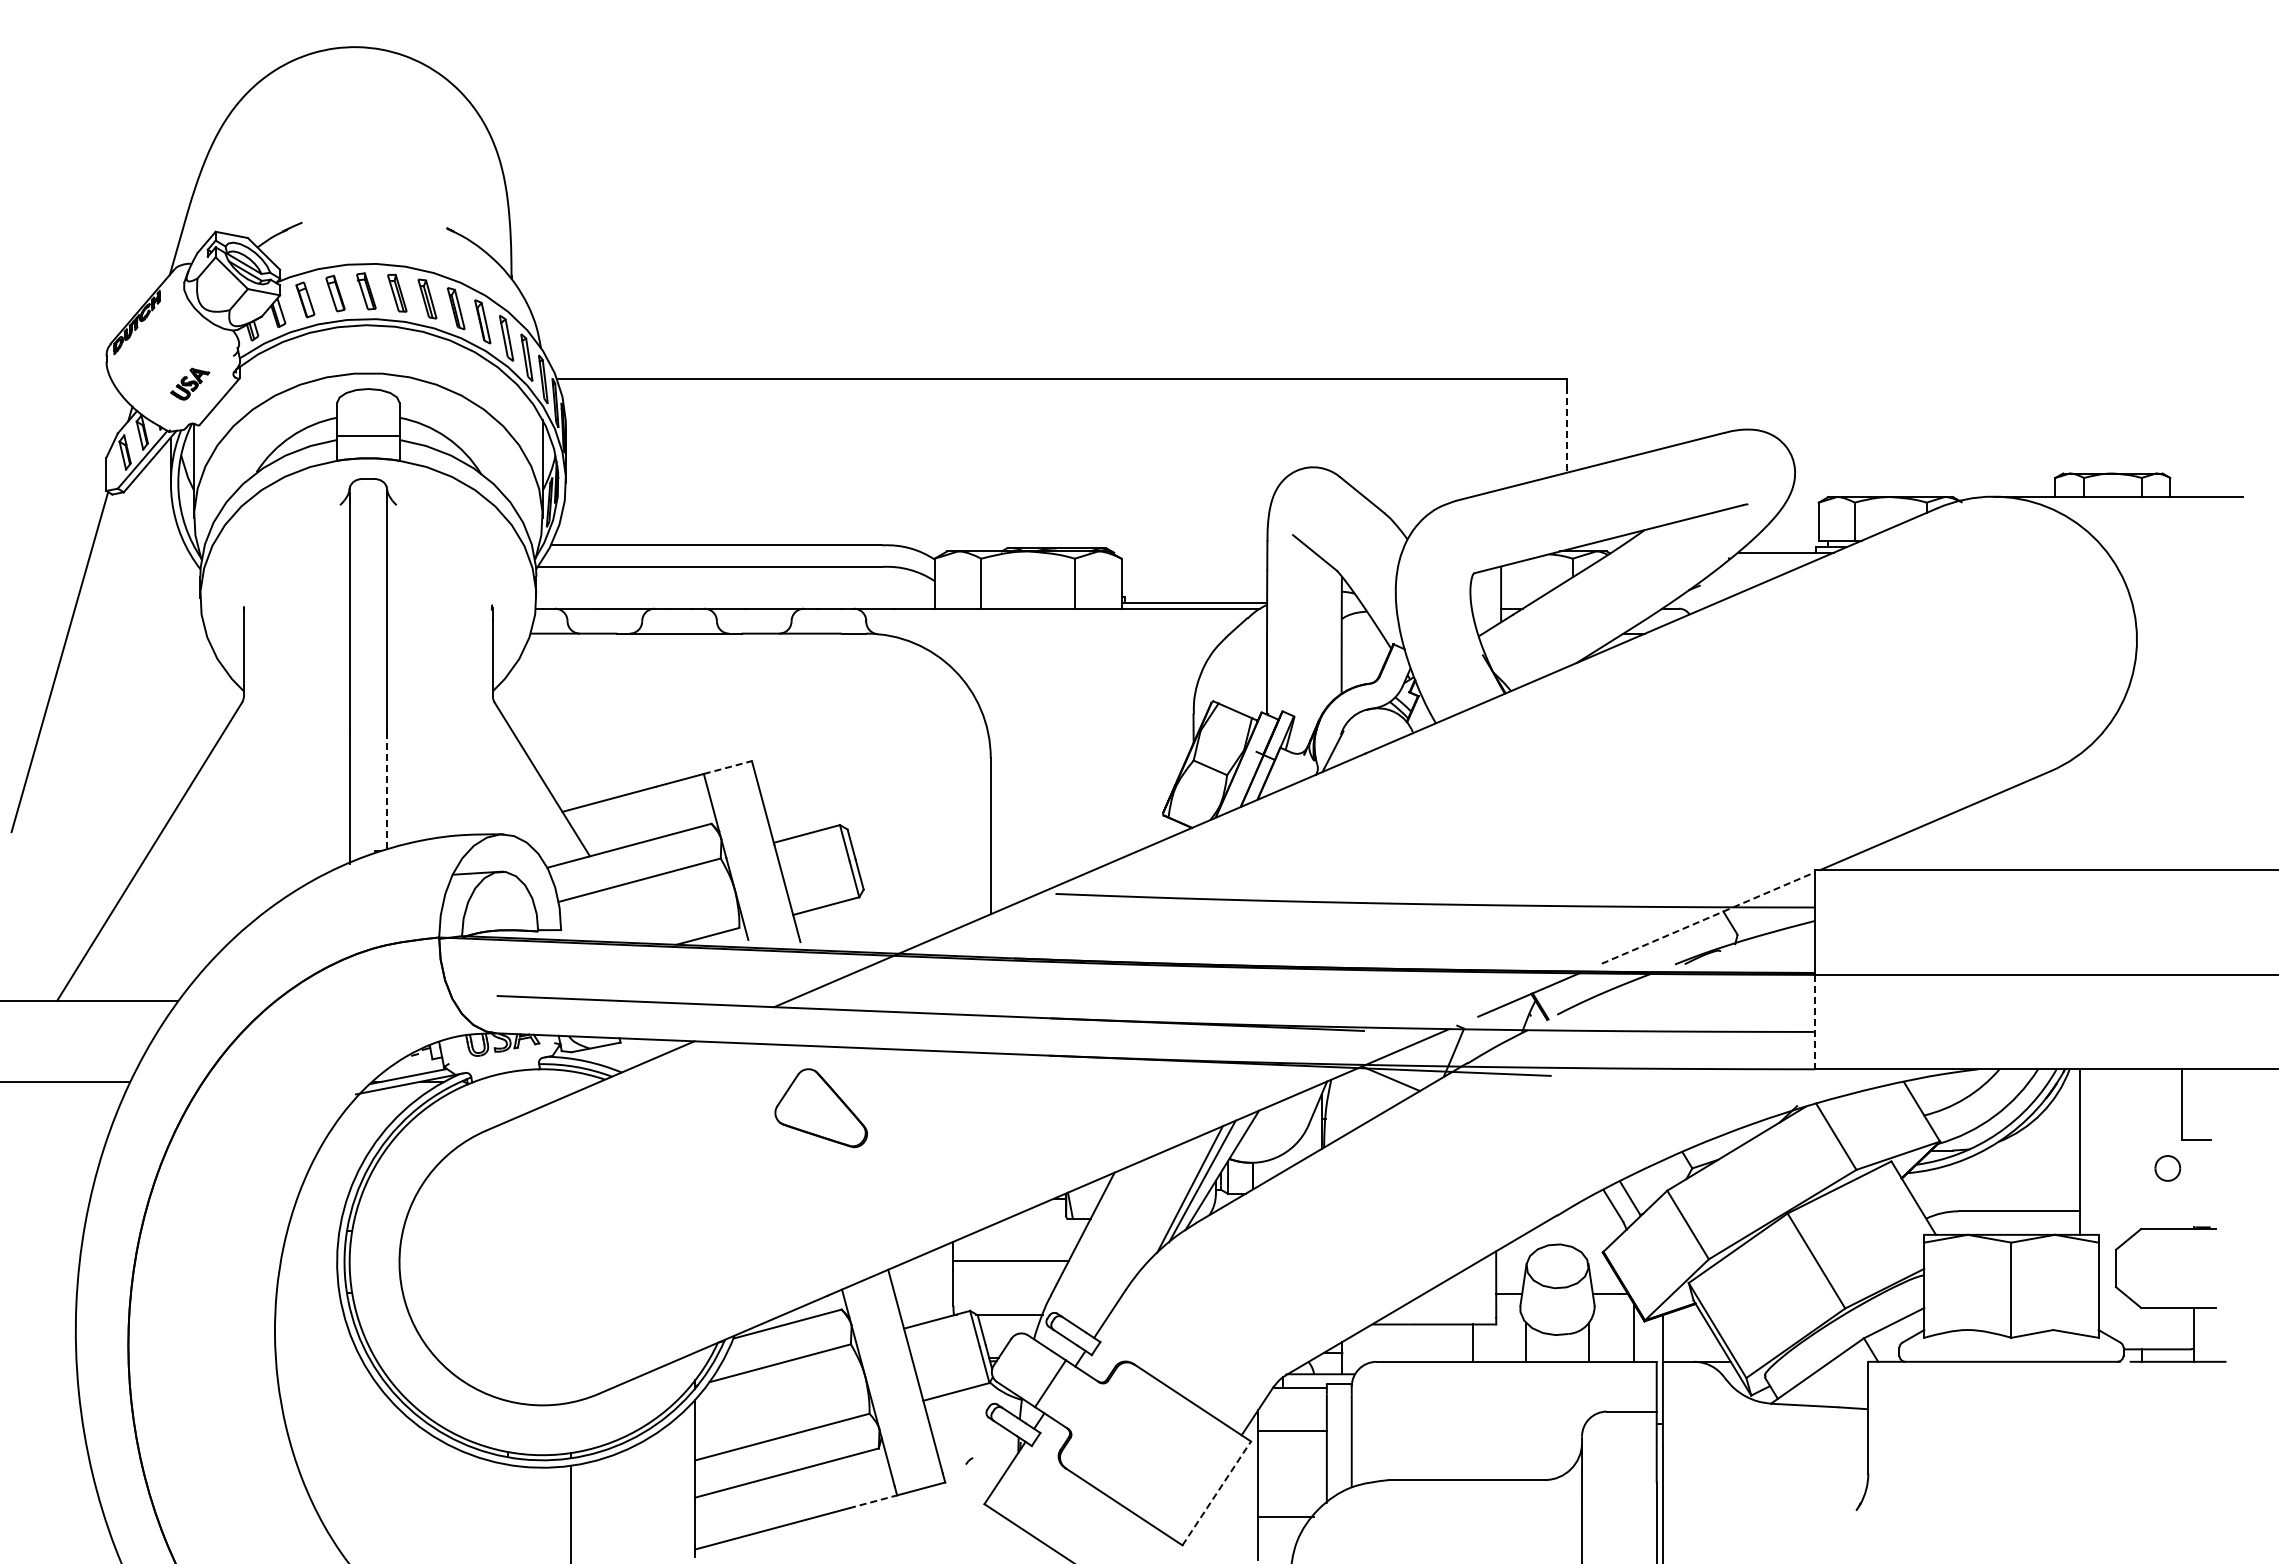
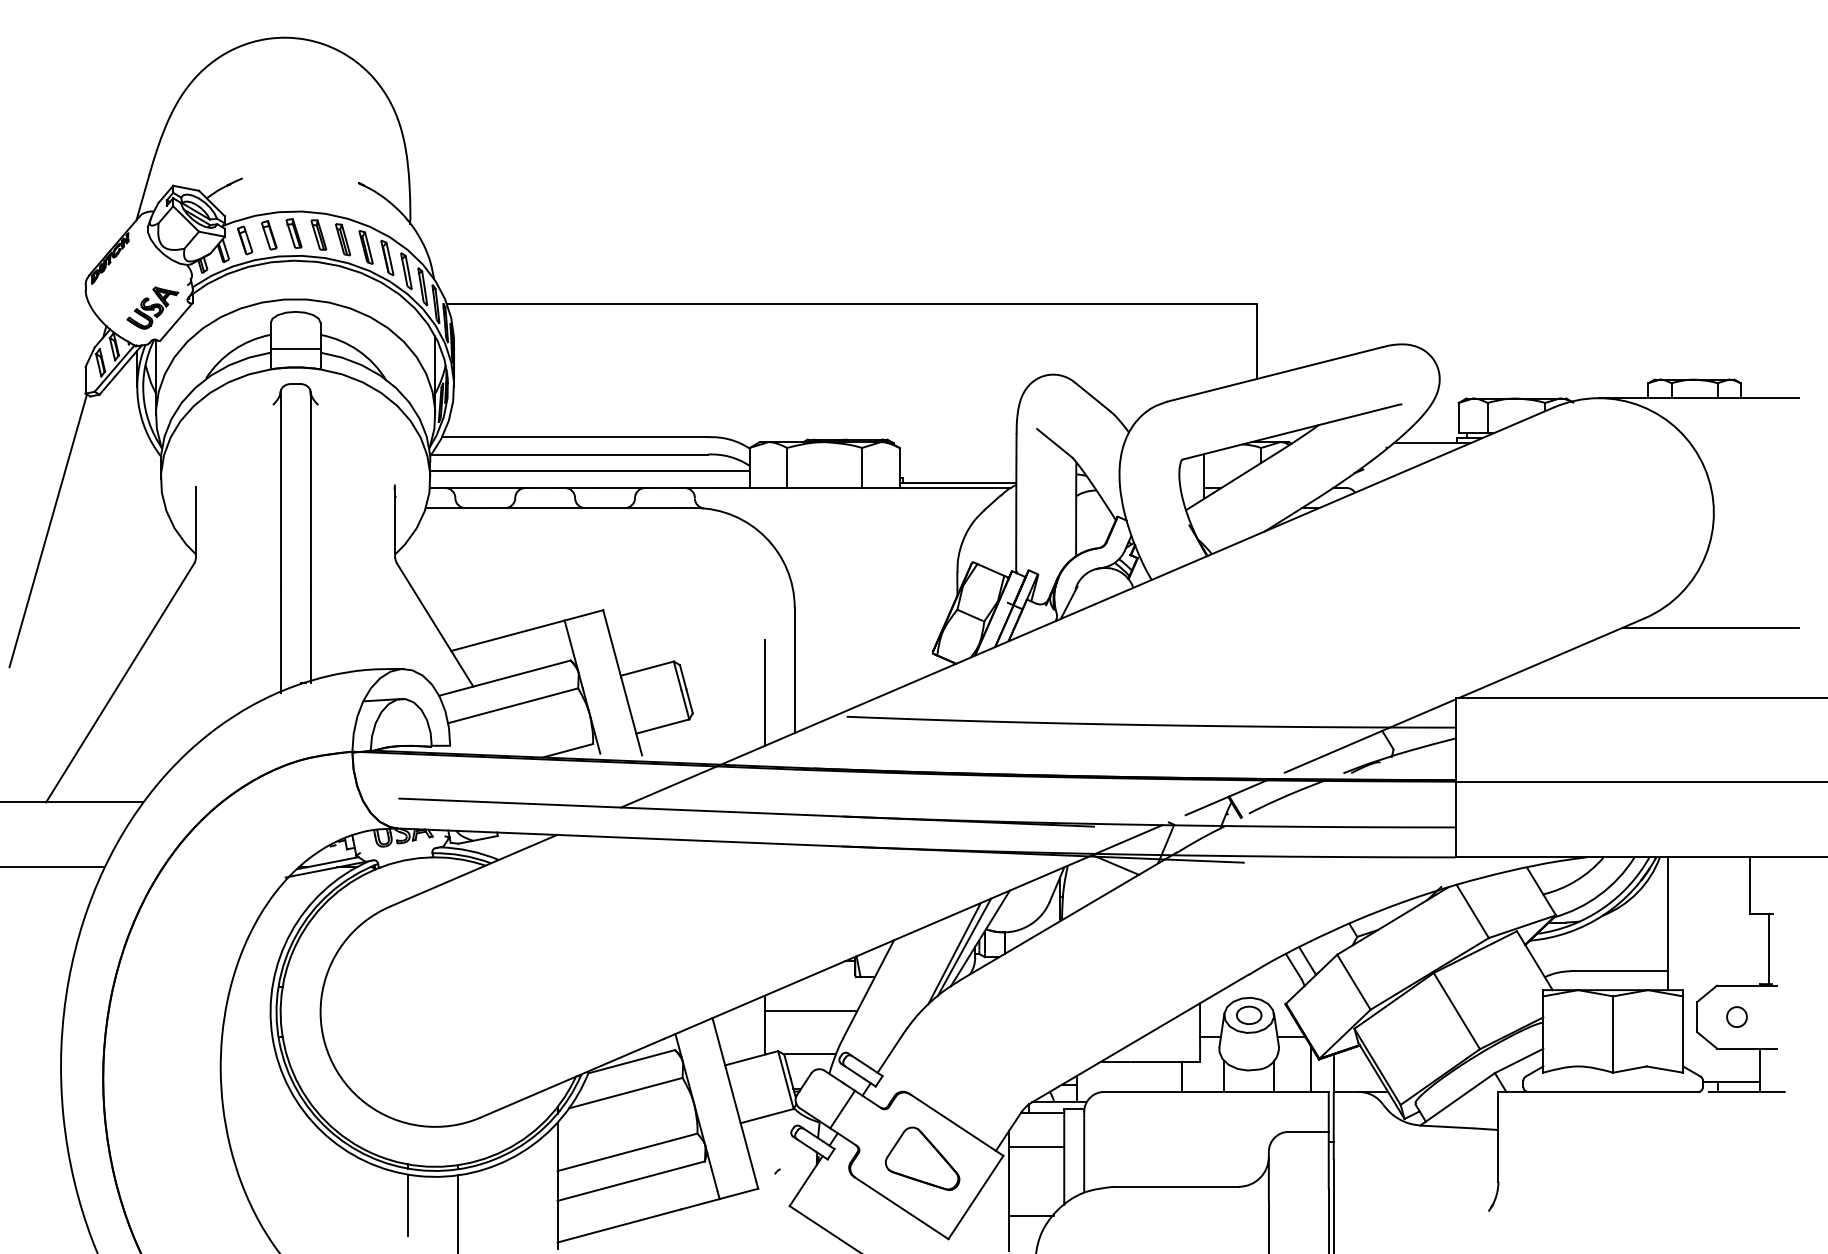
part: (189, 383) -> (152, 307), size x1.67
line: (1567, 429) -> (1257, 344), dashed -> solid
line: (735, 587) -> (590, 471), added
line: (727, 767) -> (583, 615), dashed -> solid
line: (2132, 783) -> (1710, 628), added
line: (387, 791) -> (310, 634), dashed -> solid
line: (953, 864) -> (764, 693), added
line: (1708, 918) -> (1370, 736), dashed -> solid
line: (1815, 1022) -> (1456, 819), dashed -> solid
part: (820, 1108) -> (922, 1159), moved
part: (2167, 1168) -> (1736, 1017), moved
line: (2205, 1183) -> (1768, 948), added
part: (1557, 1266) -> (1249, 1015), added
line: (1217, 1493) -> (976, 1197), dashed -> solid
line: (873, 1501) -> (700, 1203), dashed -> solid
line: (508, 1502) -> (408, 1204), added

